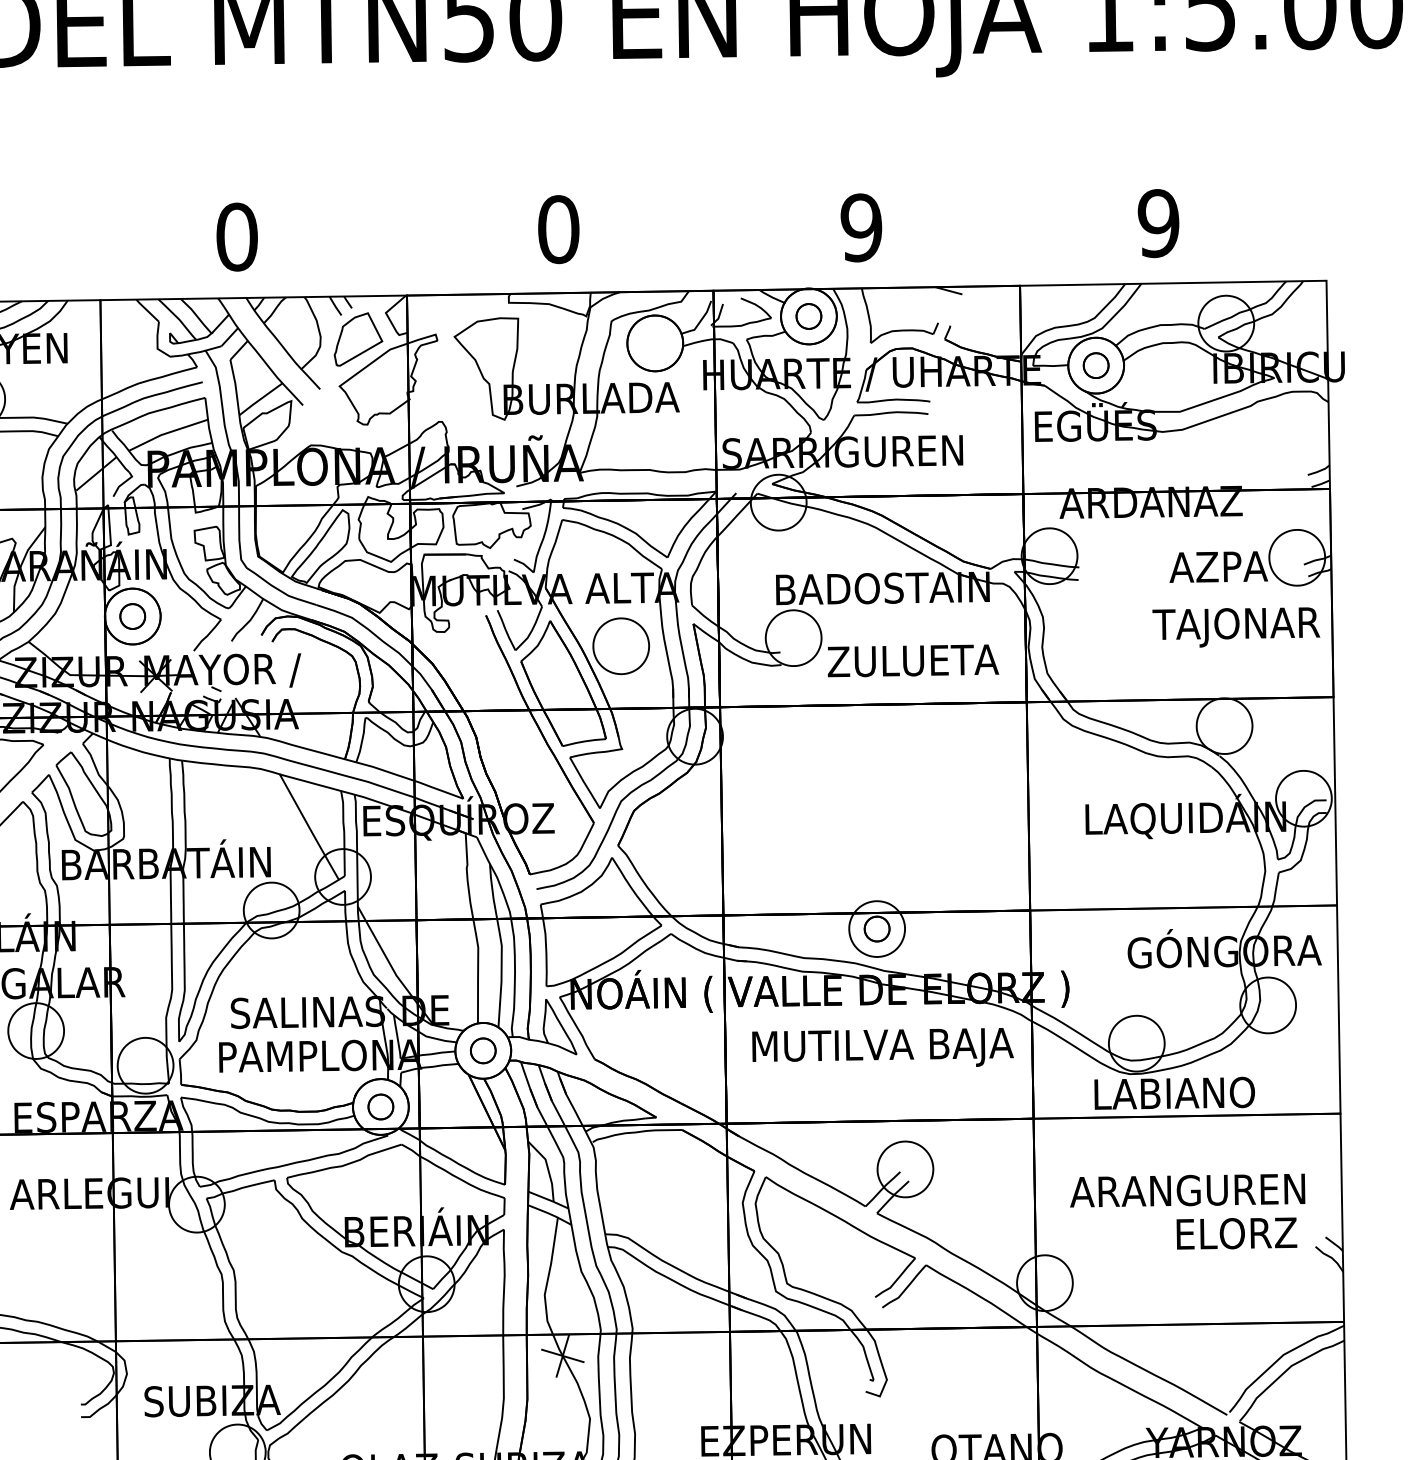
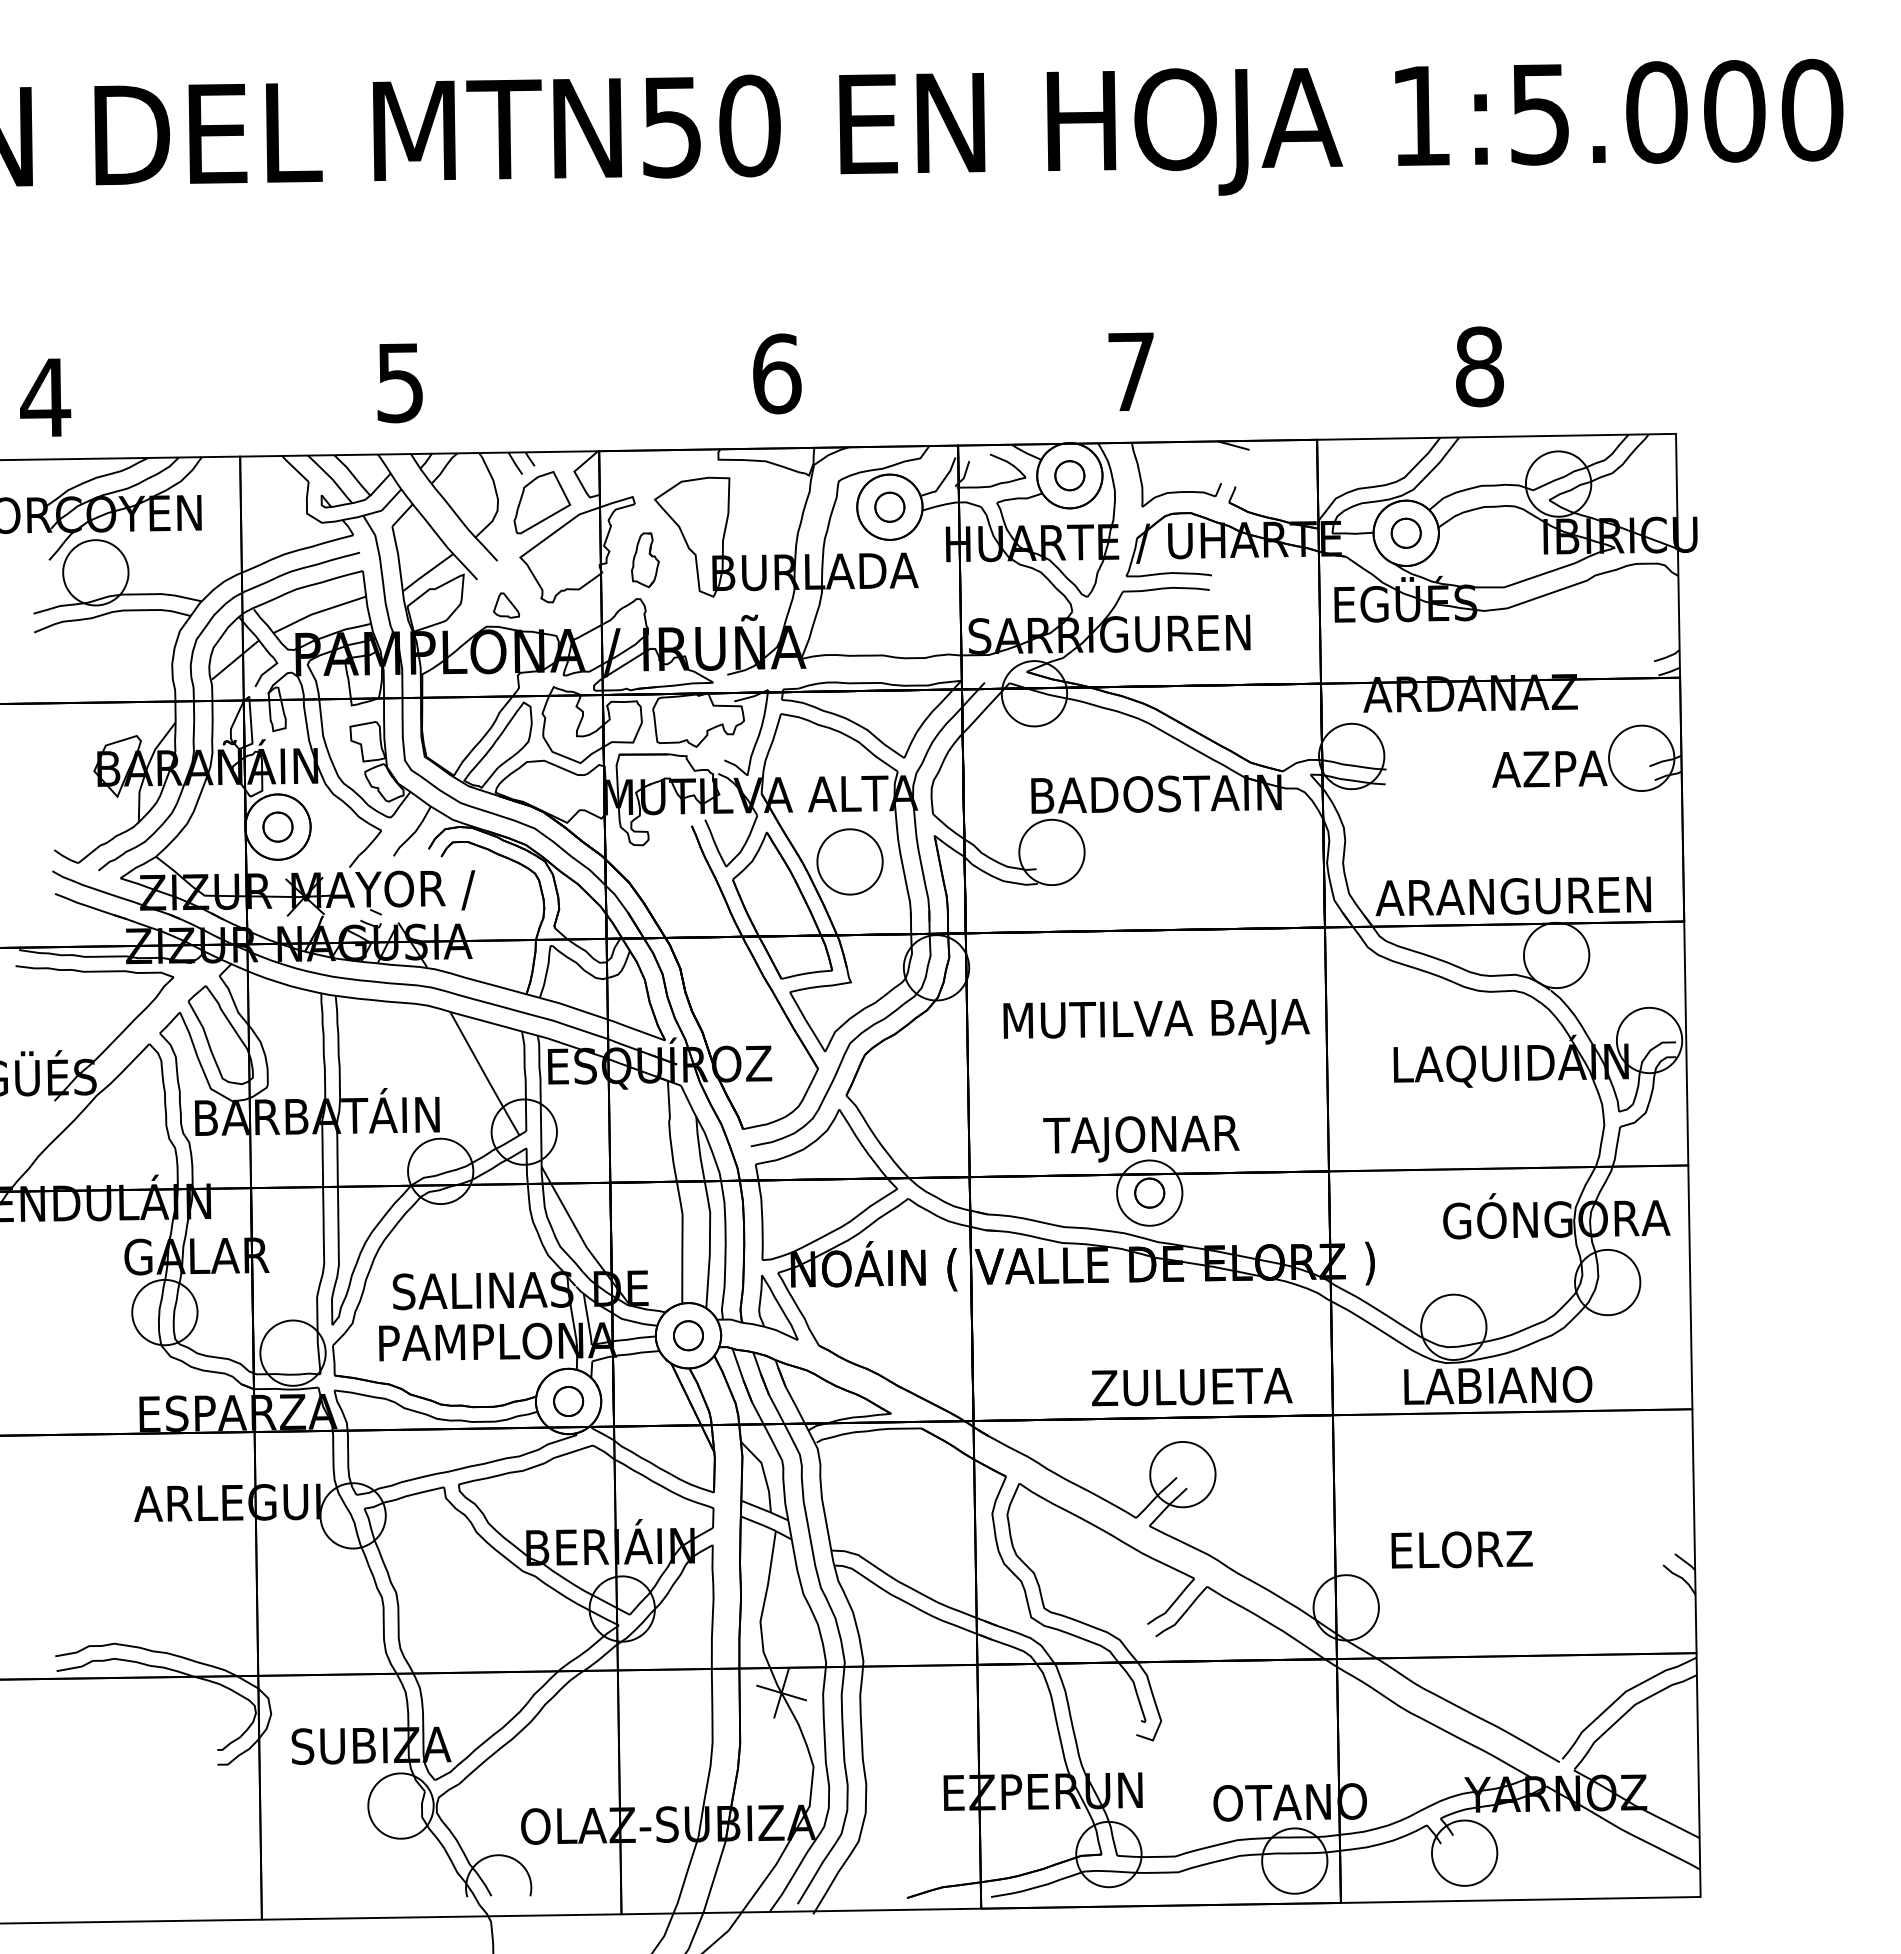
text: (1158, 223) -> (1479, 366), 9 -> 8
text: (861, 227) -> (1131, 371), 9 -> 7
text: (558, 229) -> (776, 373), 0 -> 6
text: (237, 236) -> (400, 382), 0 -> 5
part: (654, 342) -> (889, 506), added
part: (446, 388) -> (645, 560), added
part: (327, 427) -> (506, 605), added
text: (1236, 627) -> (1141, 1138), moved
text: (913, 661) -> (1192, 1387), moved
text: (882, 1047) -> (1156, 1021), moved
text: (1187, 1190) -> (1513, 896), moved
text: (1236, 1233) -> (1461, 1549), moved

